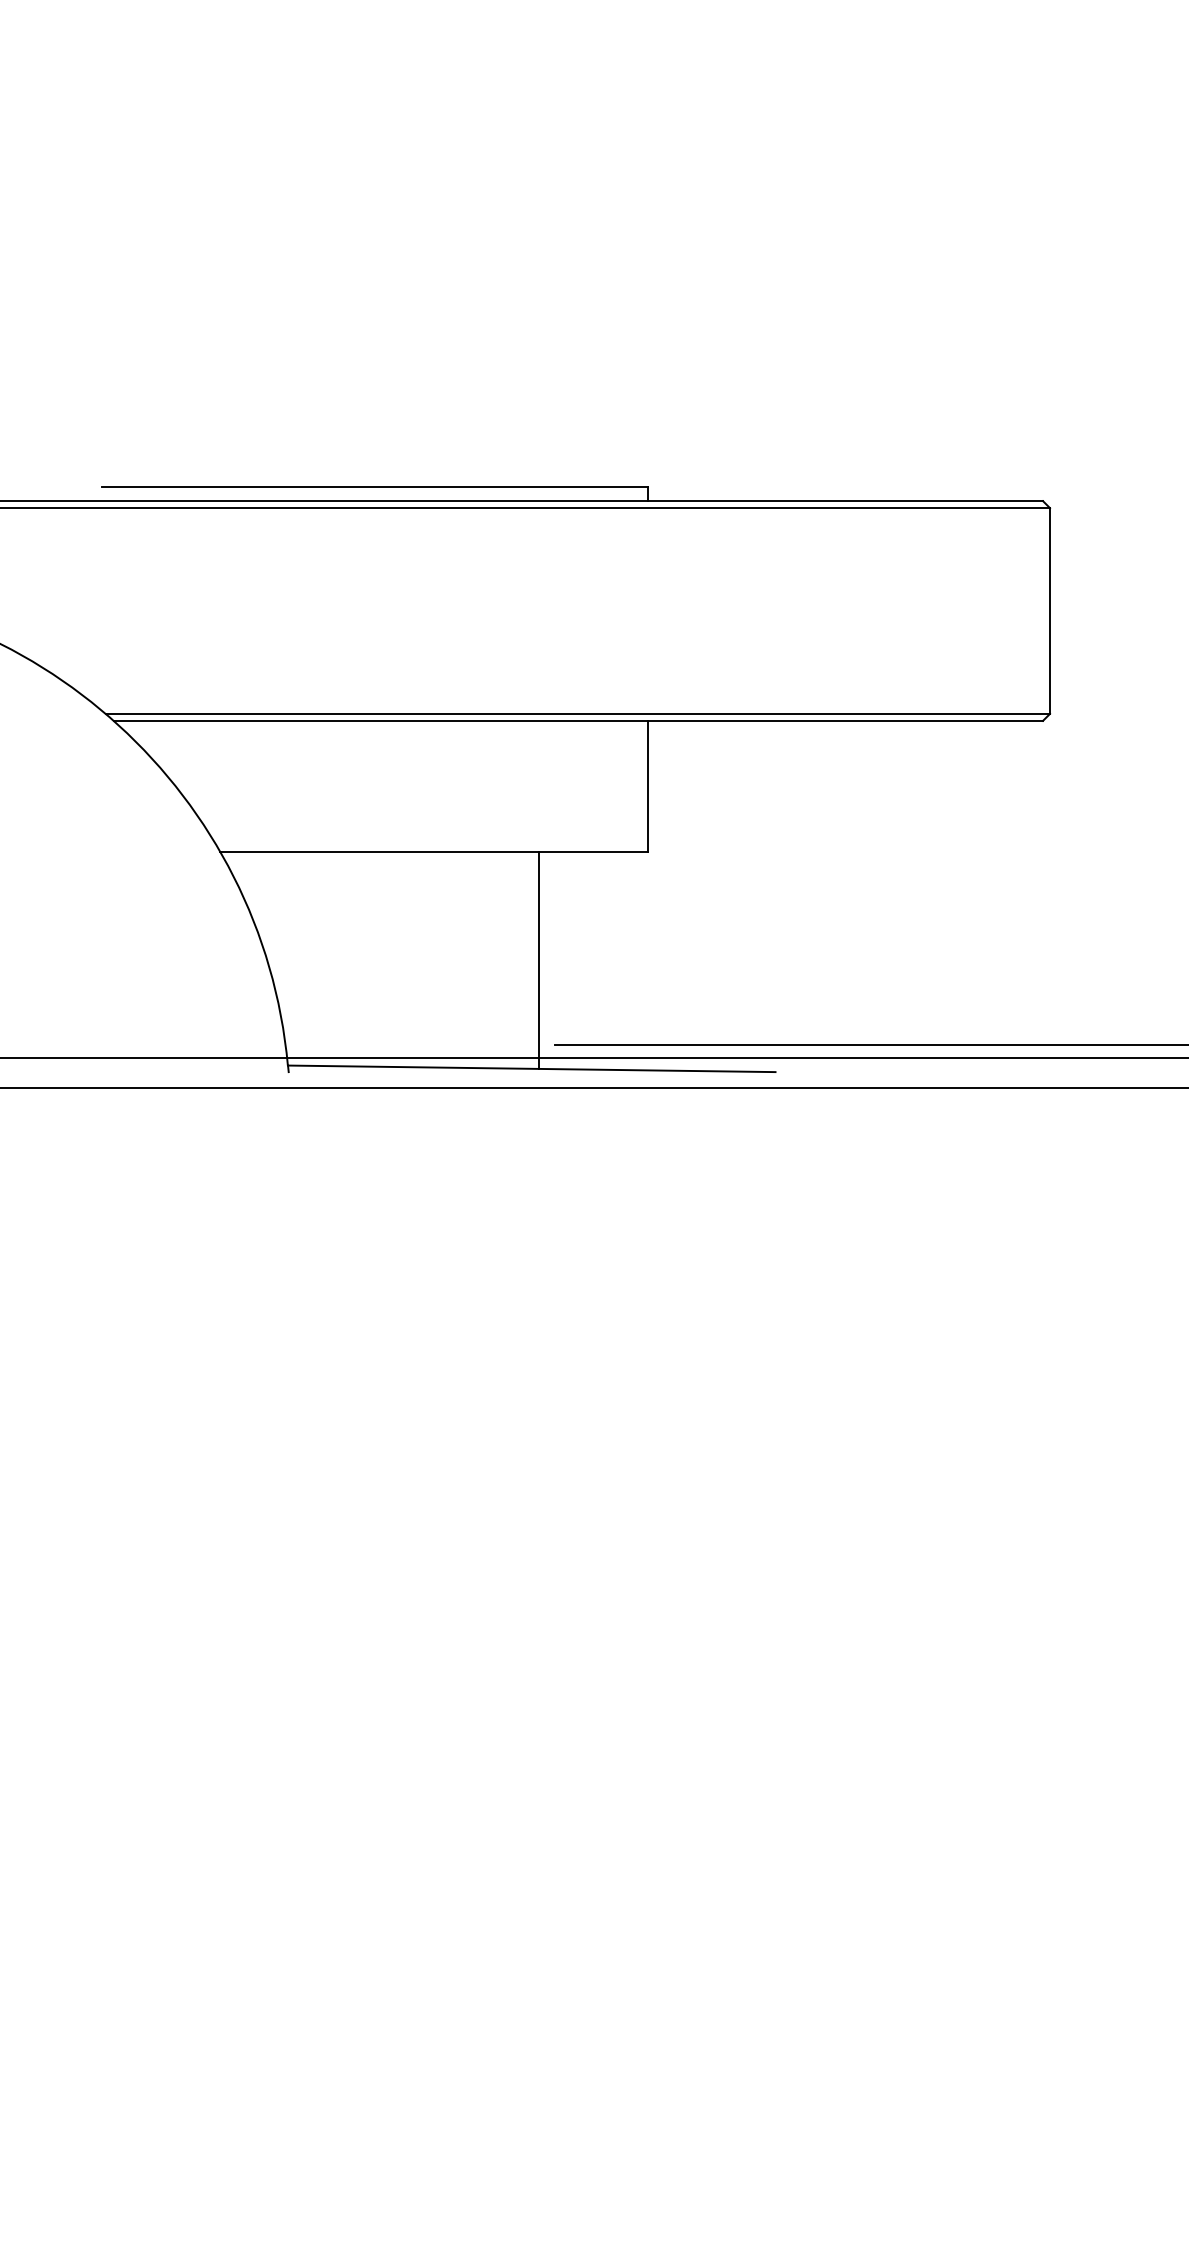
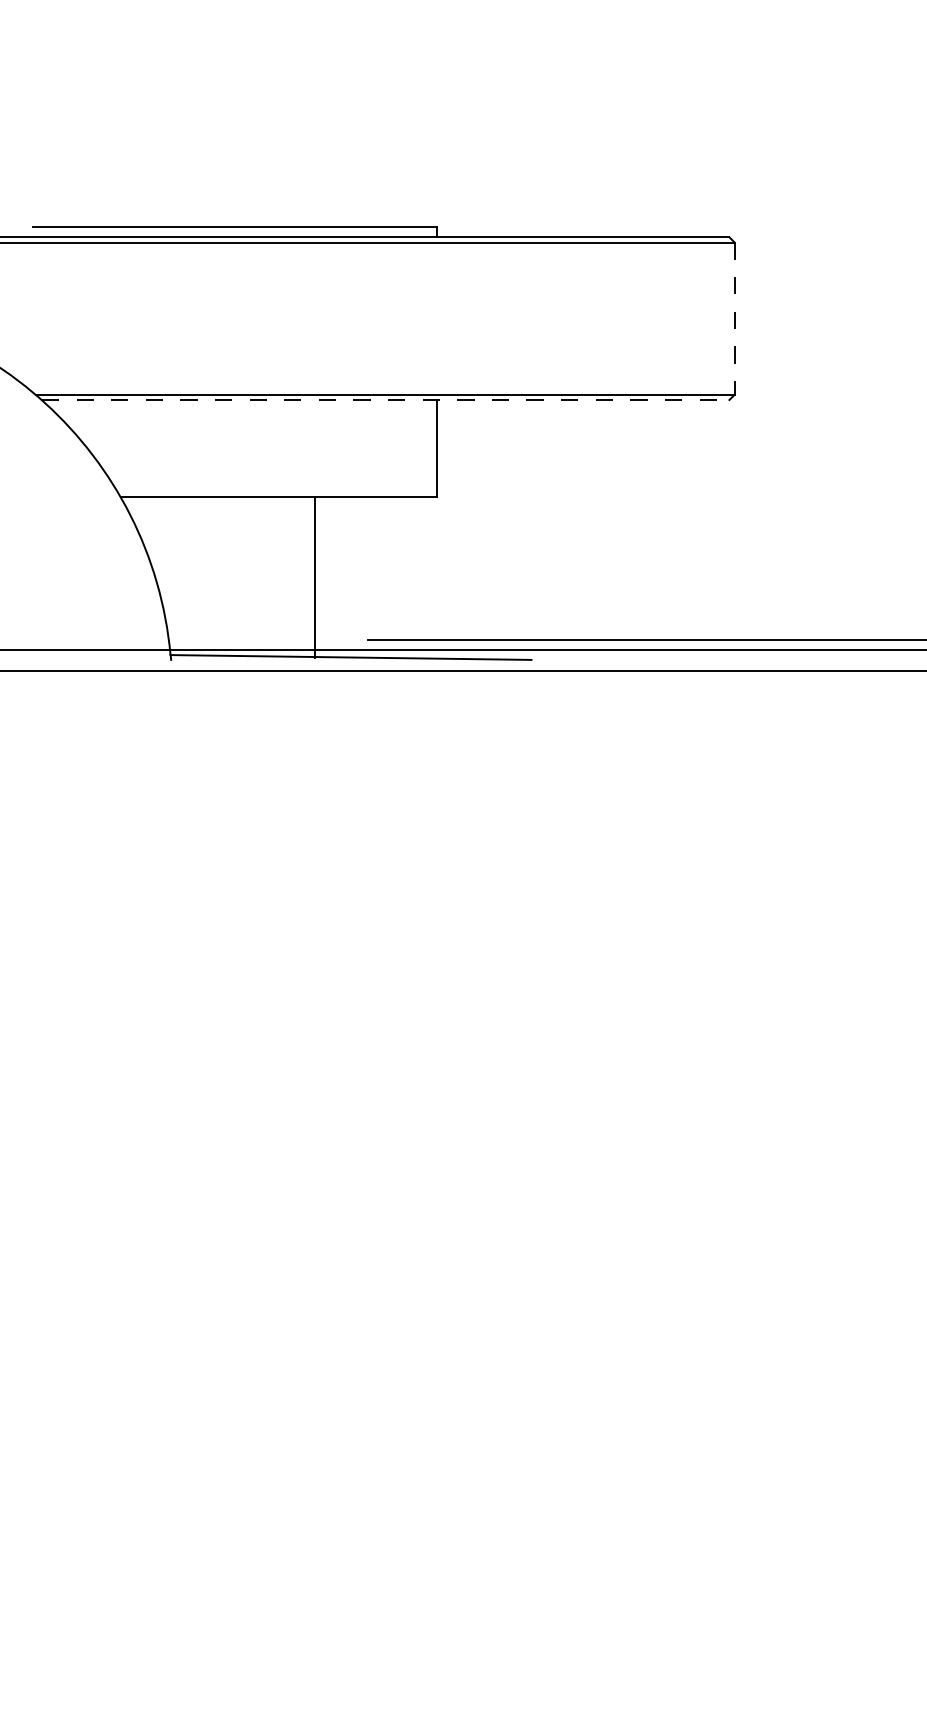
line: (1049, 612) -> (734, 319), solid -> dashed
line: (578, 721) -> (385, 400), solid -> dashed
line: (539, 959) -> (315, 576), moved

